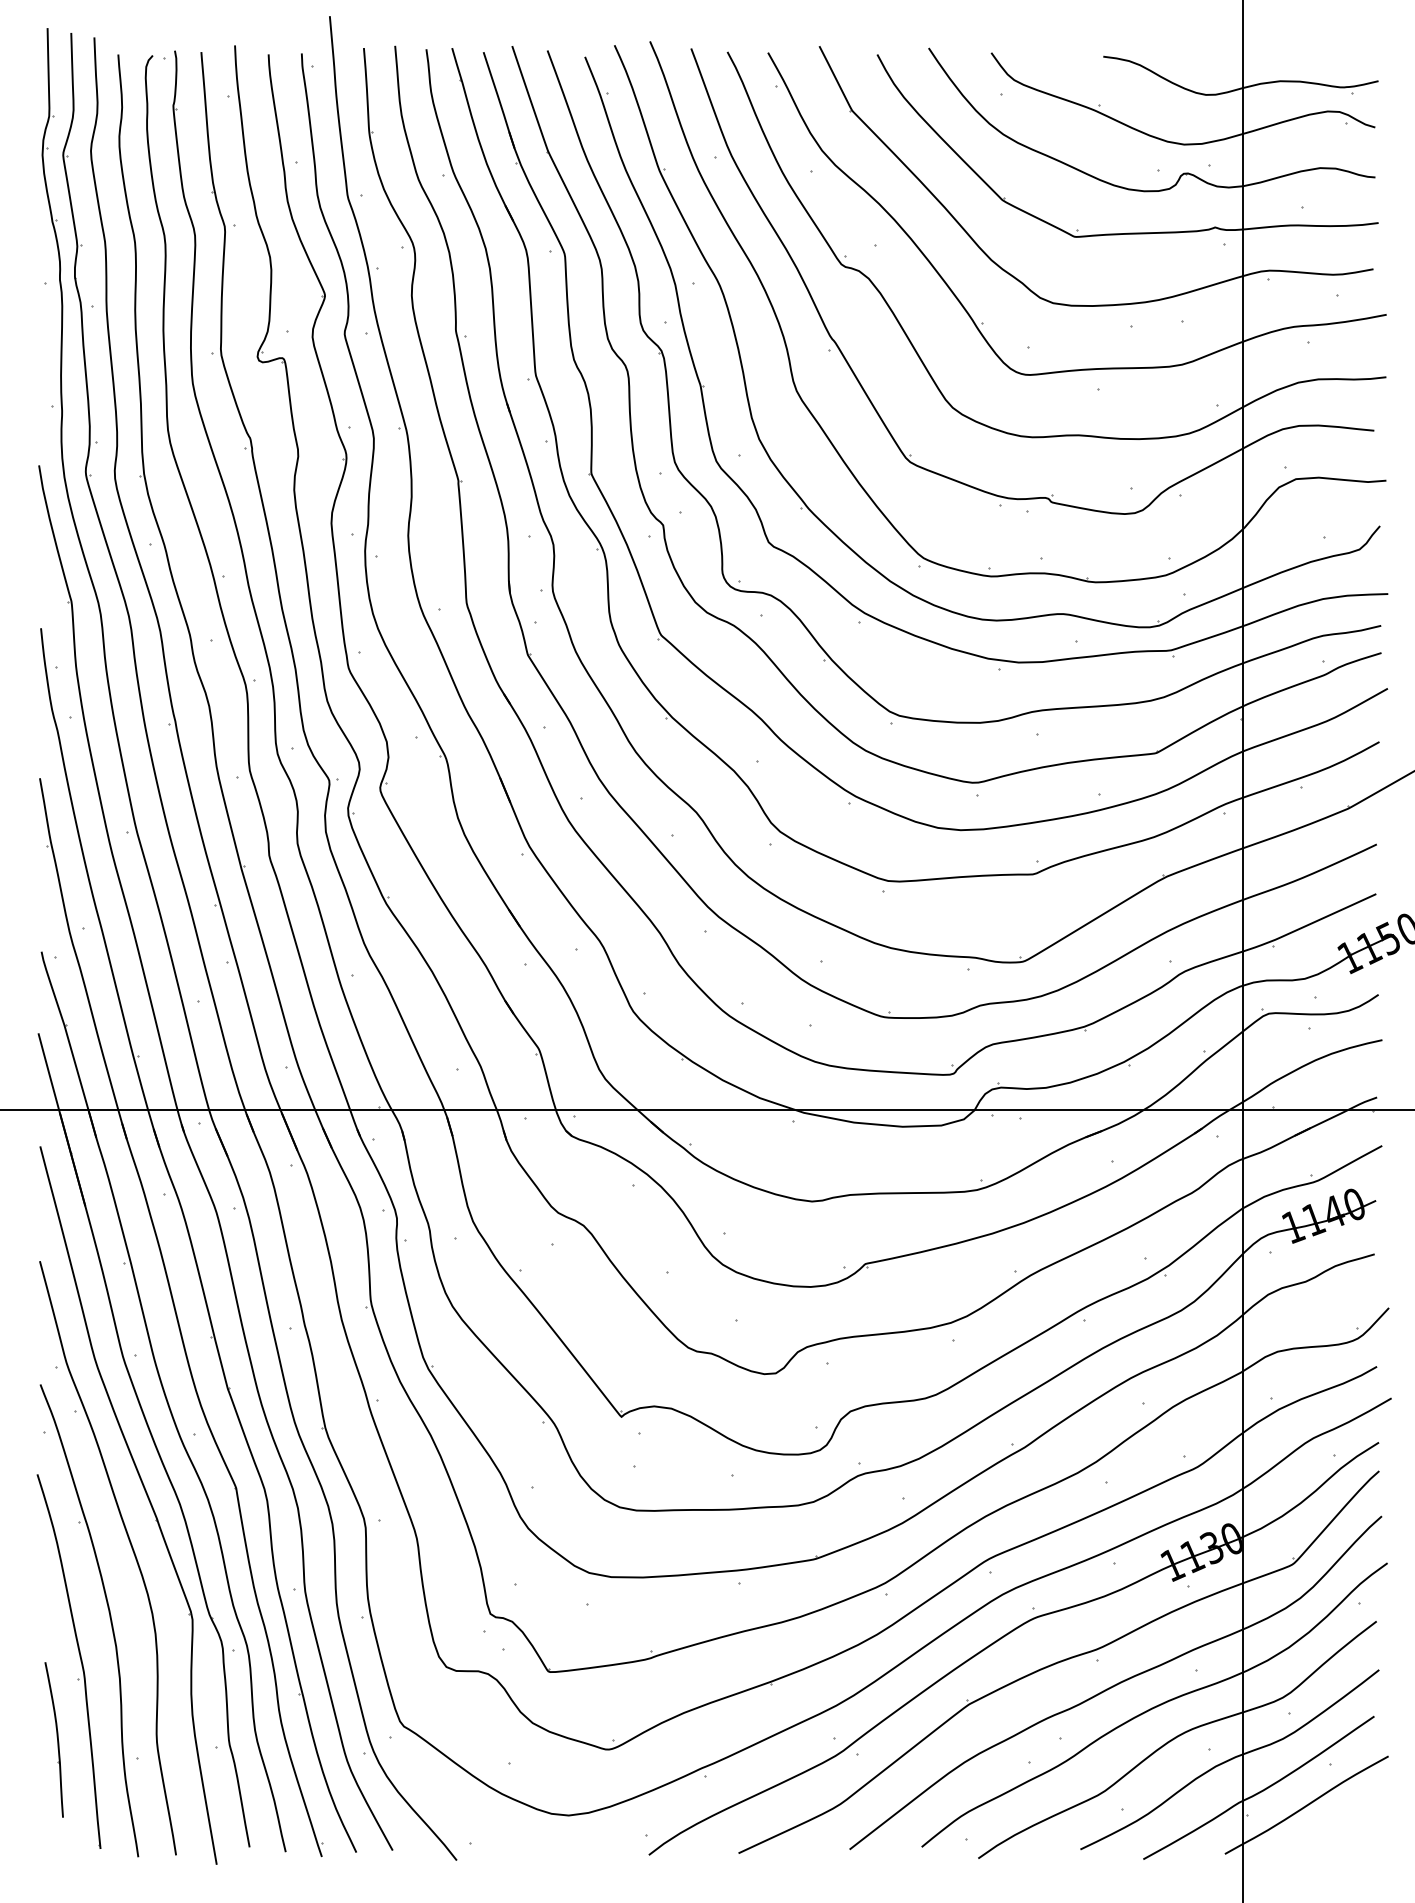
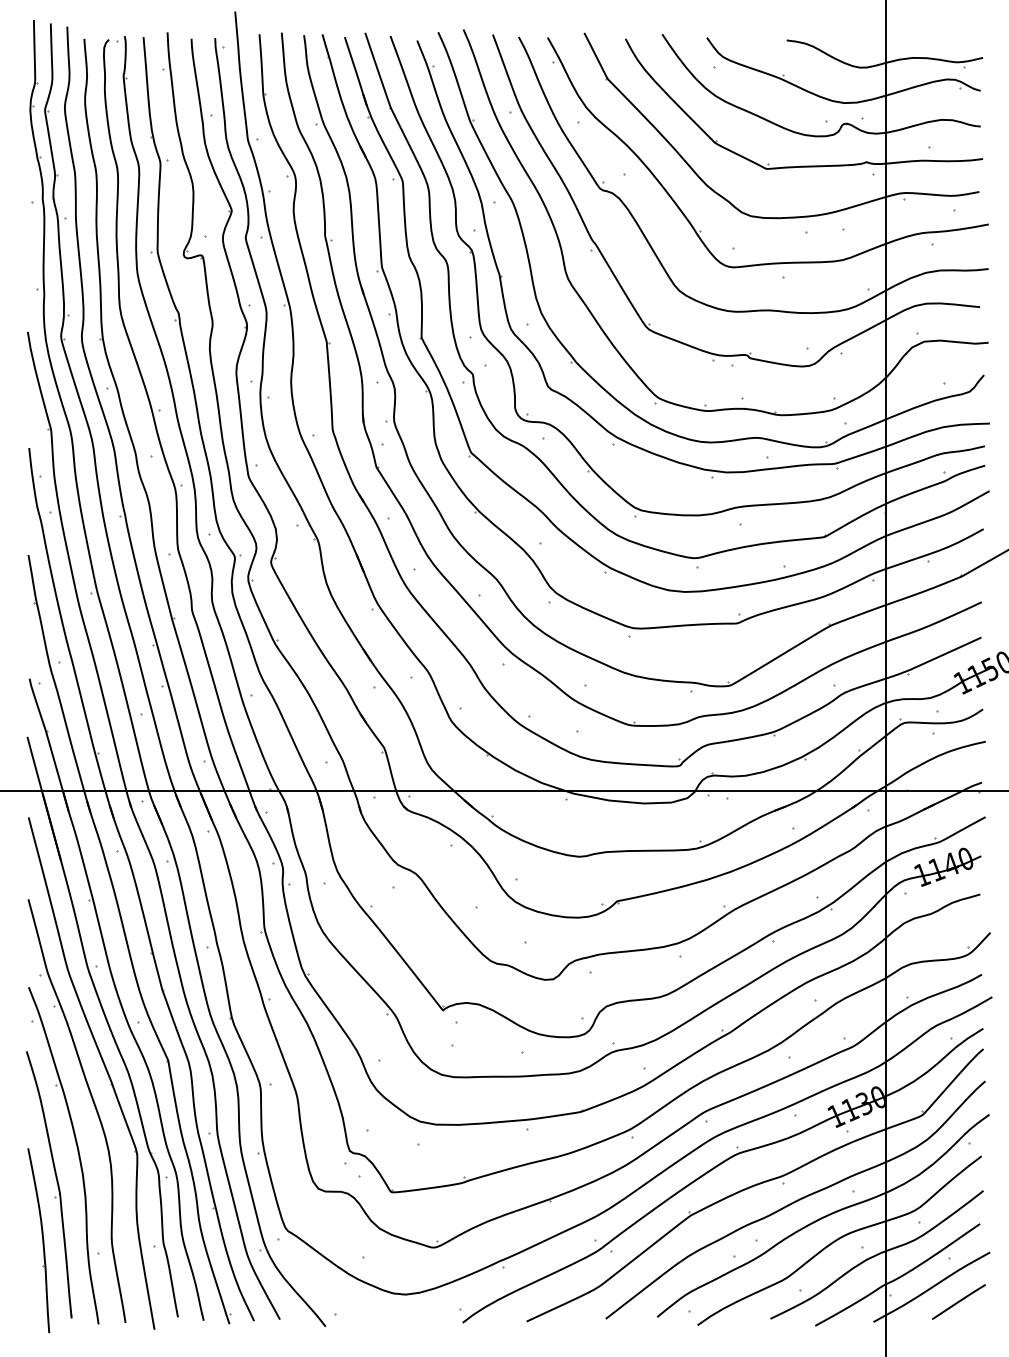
part: (53, 1739) -> (38, 1240), size x1.67
line: (1344, 1825) -> (958, 1301), added

